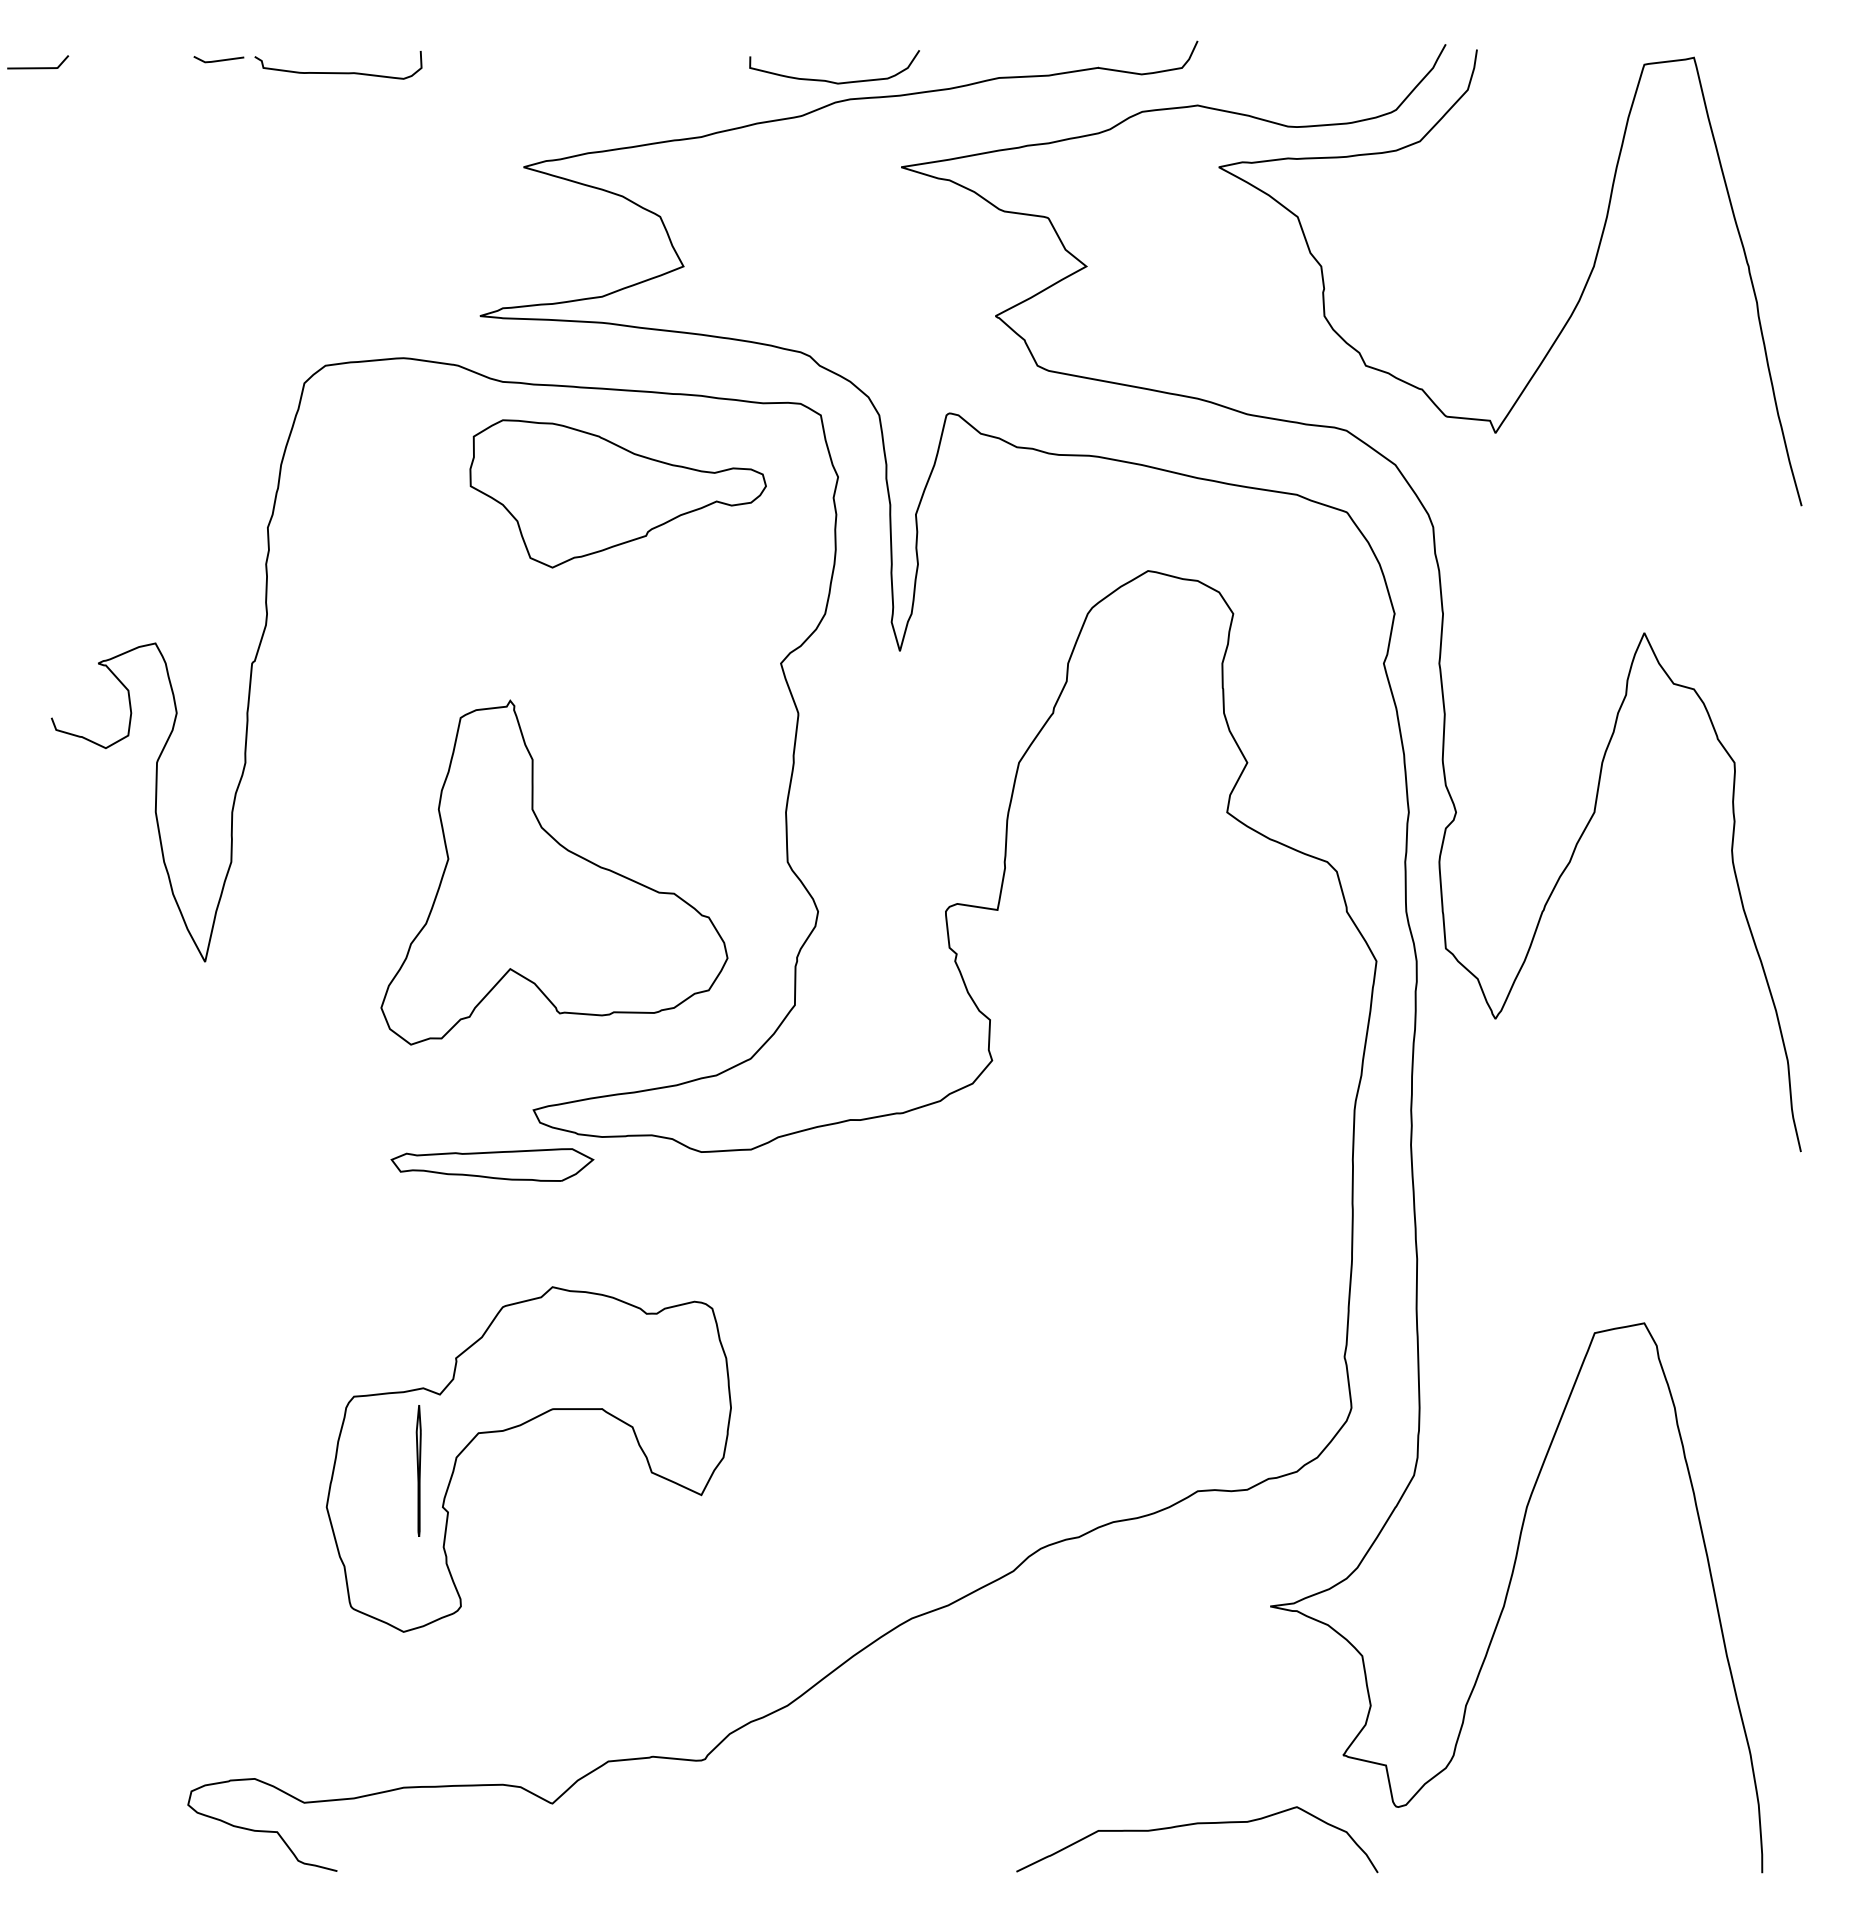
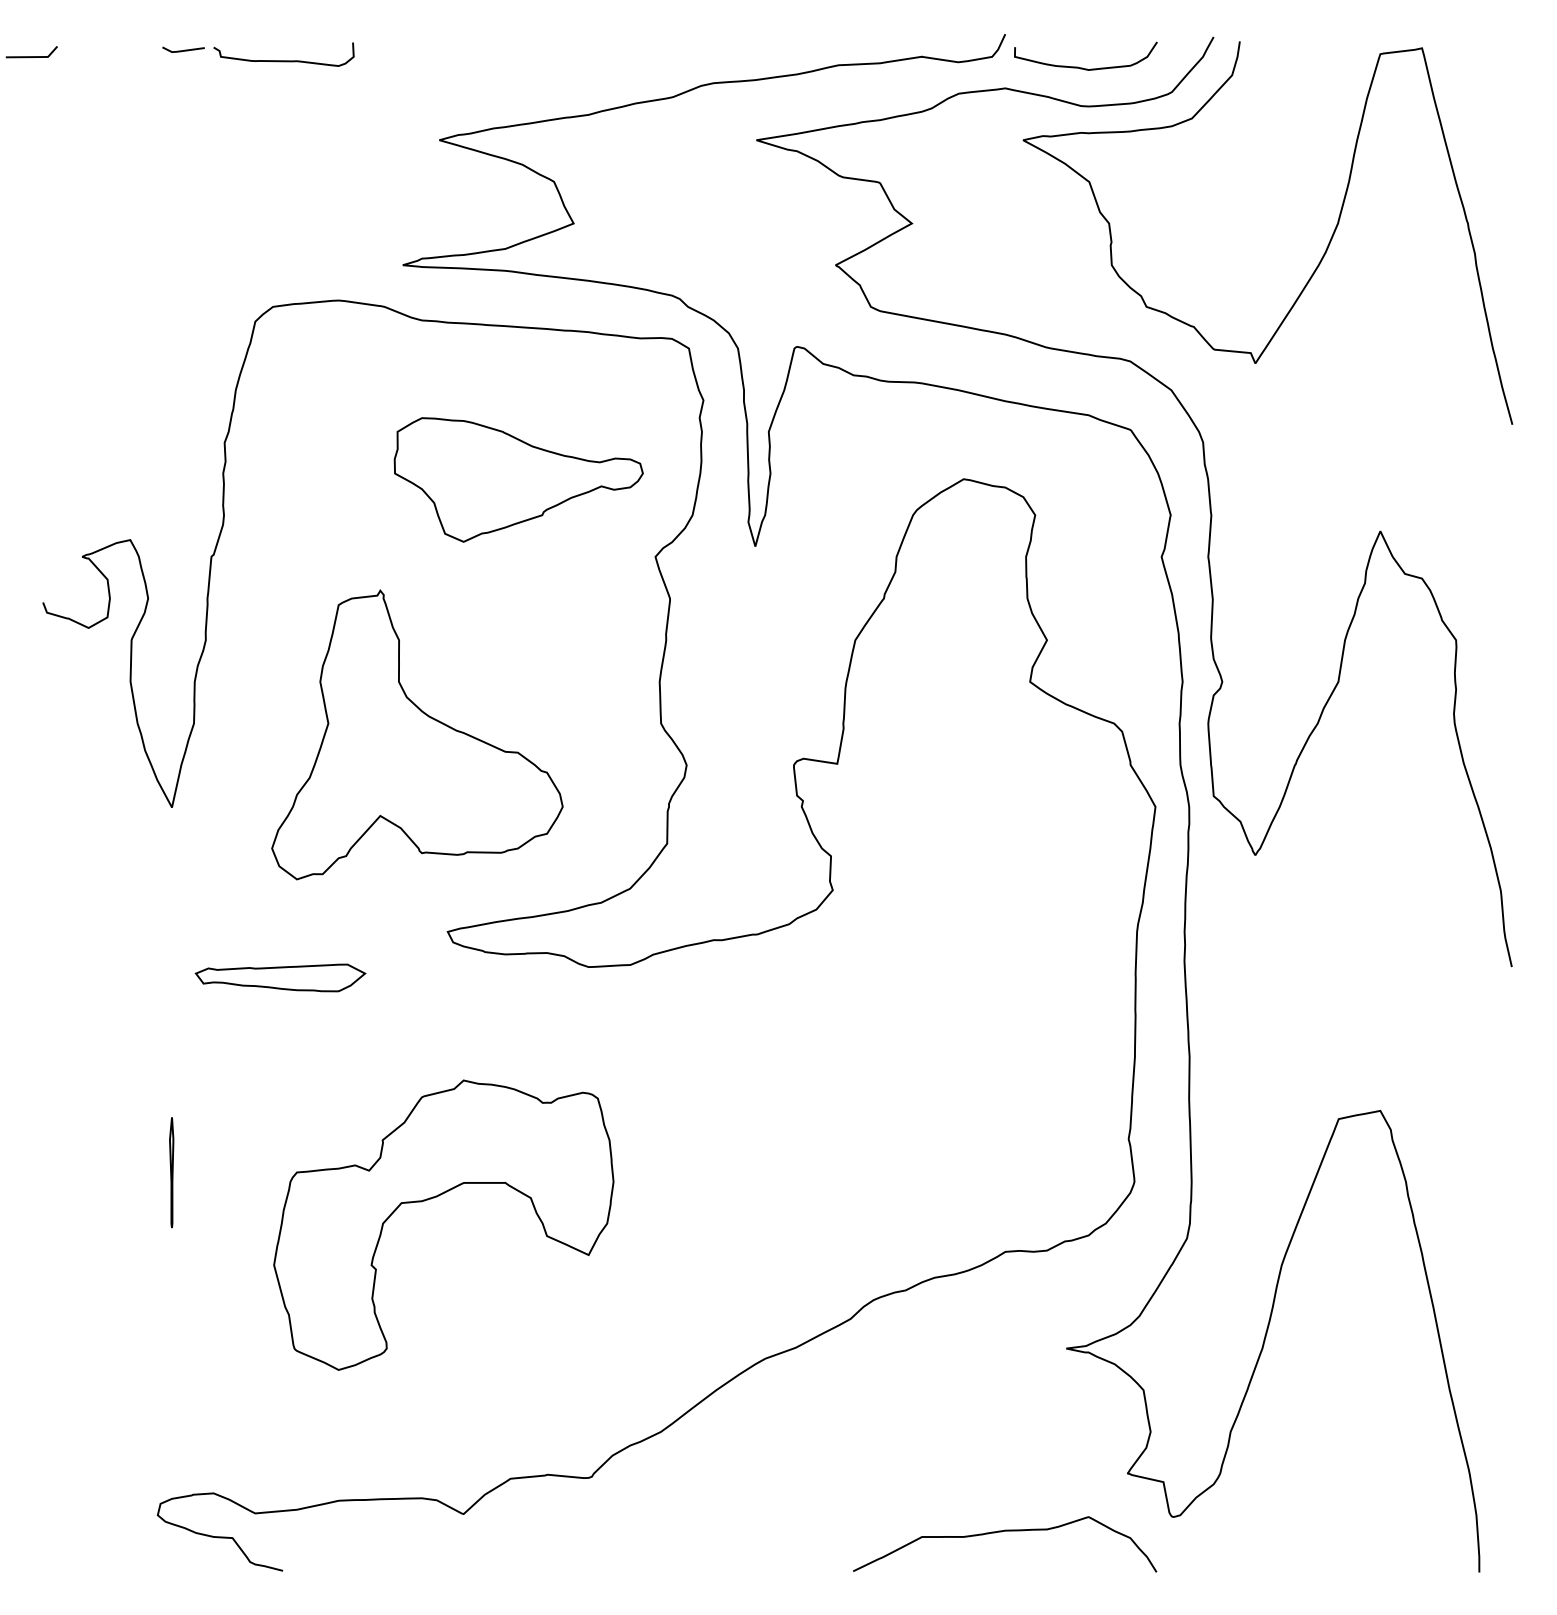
curve: (829, 80) -> (1081, 67), moved
part: (617, 493) -> (518, 479), moved
part: (554, 872) -> (417, 734), moved
part: (492, 1164) -> (280, 977), moved
part: (418, 1470) -> (171, 1172), moved

